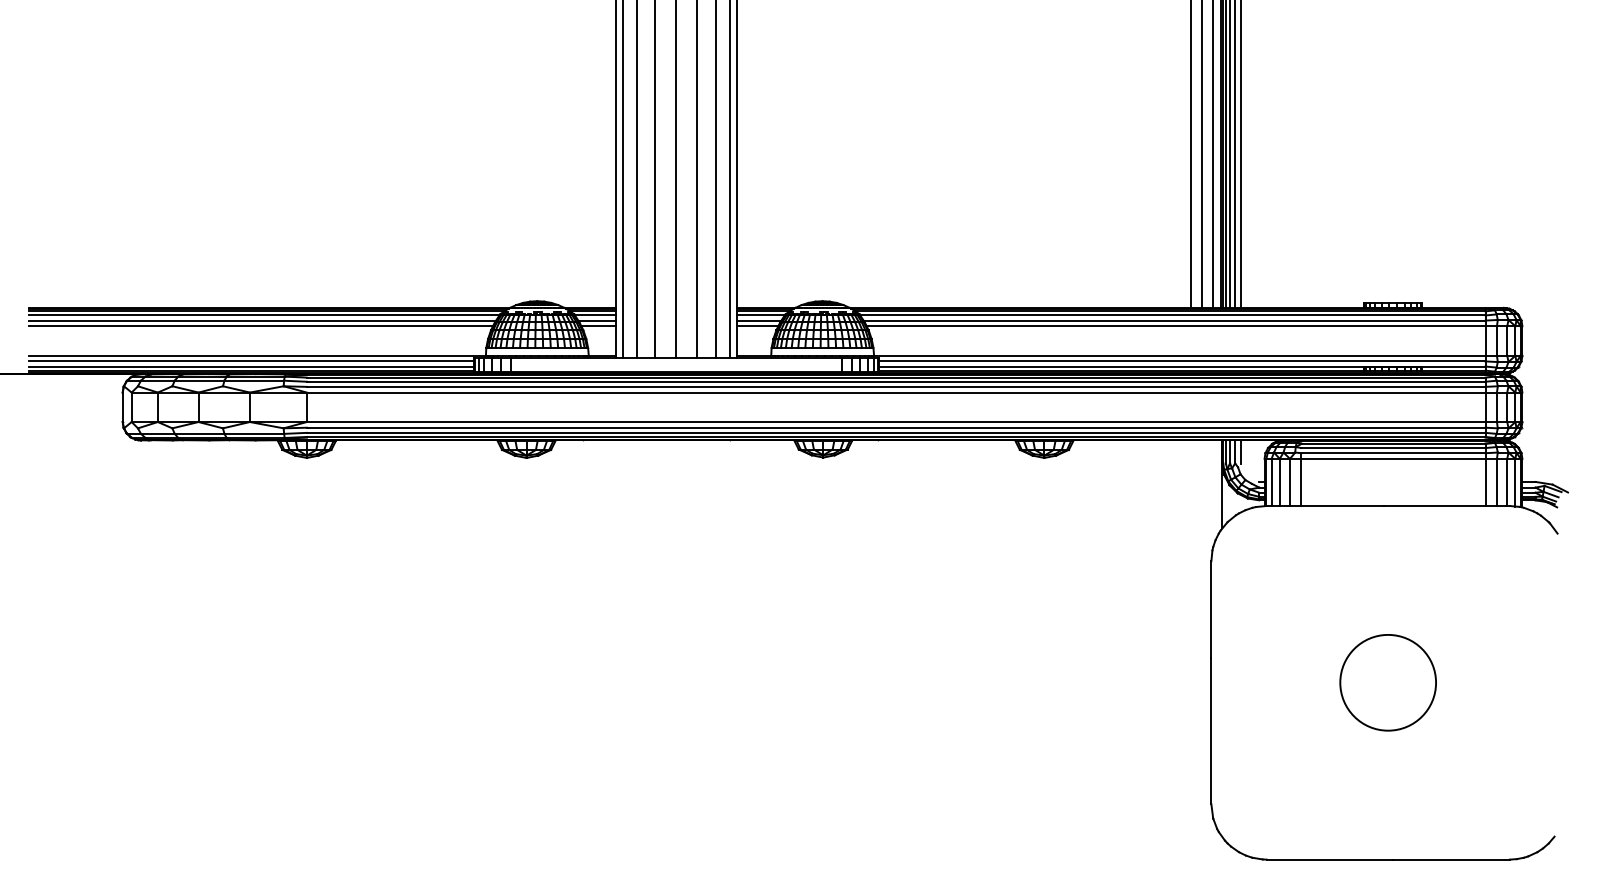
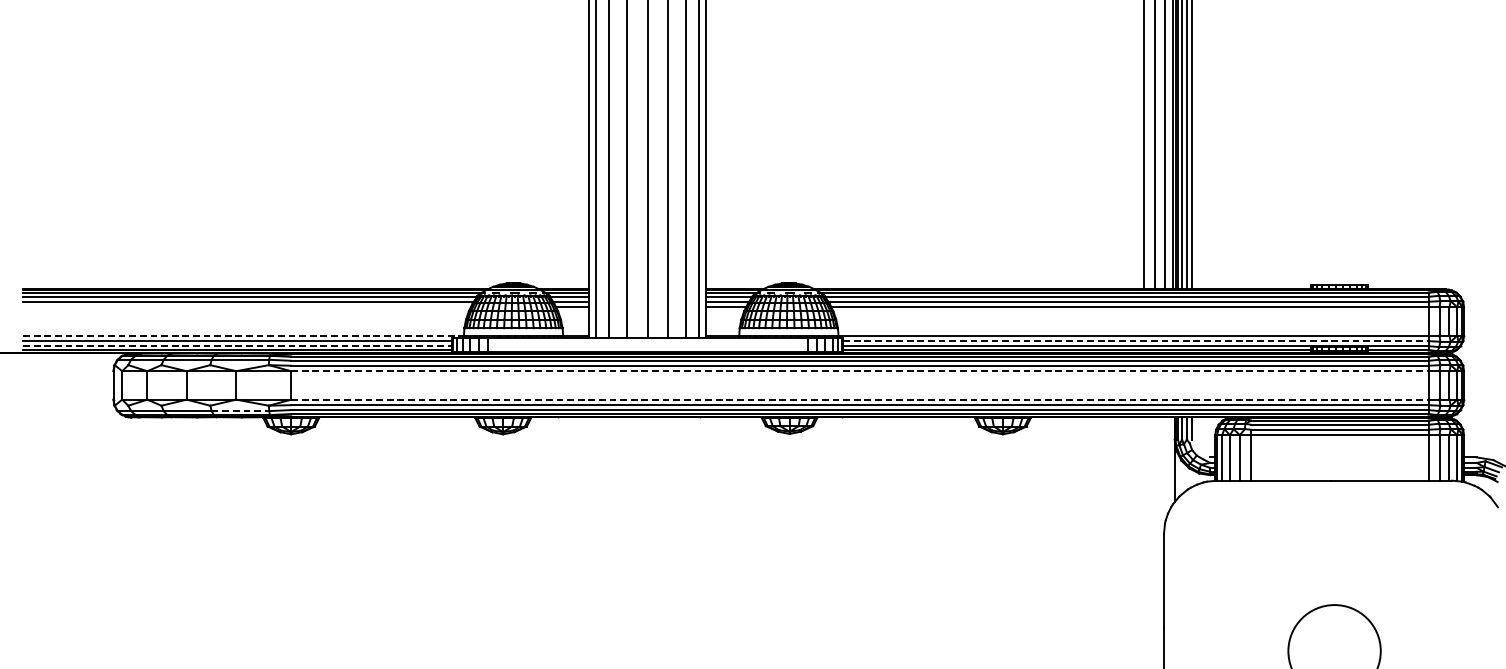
line: (261, 326) -> (247, 307), removed
line: (258, 355) -> (244, 335), solid -> dashed
line: (1182, 361) -> (1136, 341), solid -> dashed
line: (251, 366) -> (237, 346), solid -> dashed
line: (896, 392) -> (860, 371), solid -> dashed
line: (896, 422) -> (860, 400), solid -> dashed
line: (254, 433) -> (240, 410), solid -> dashed

